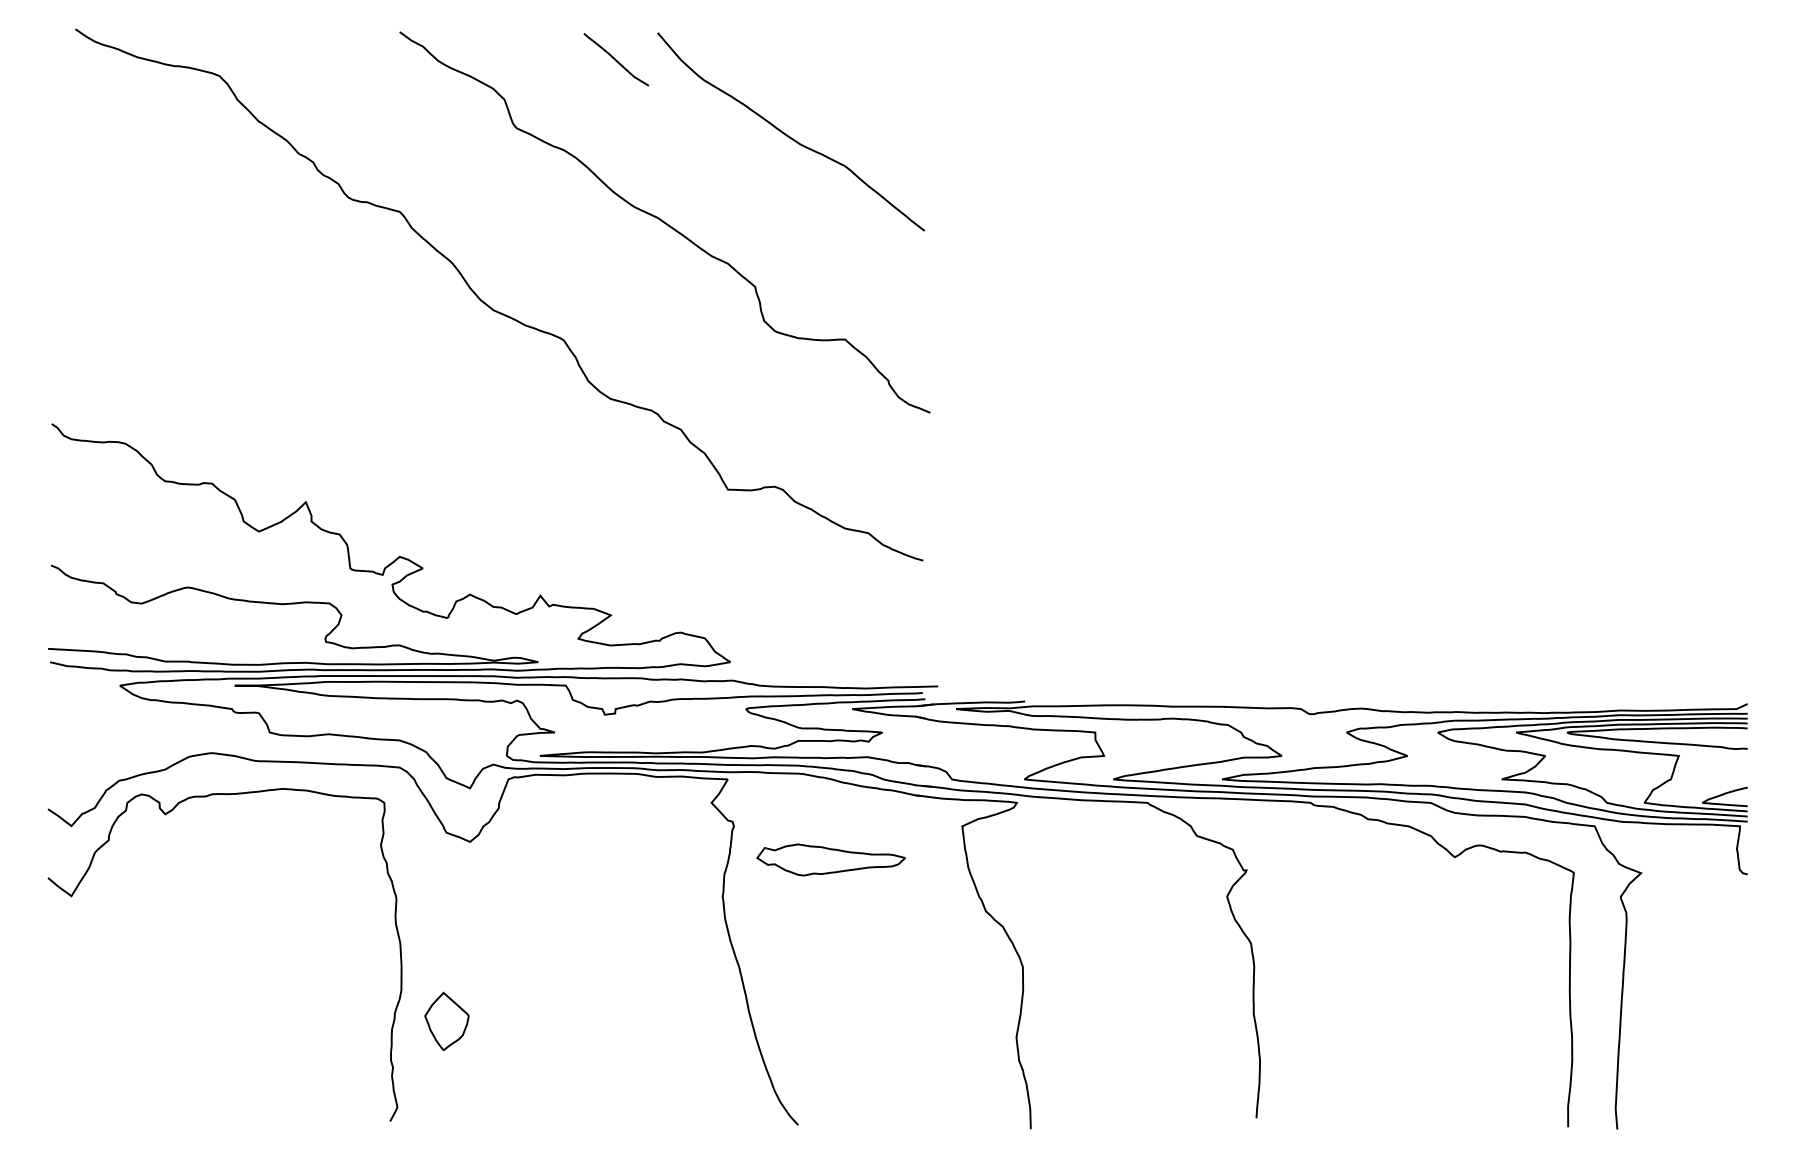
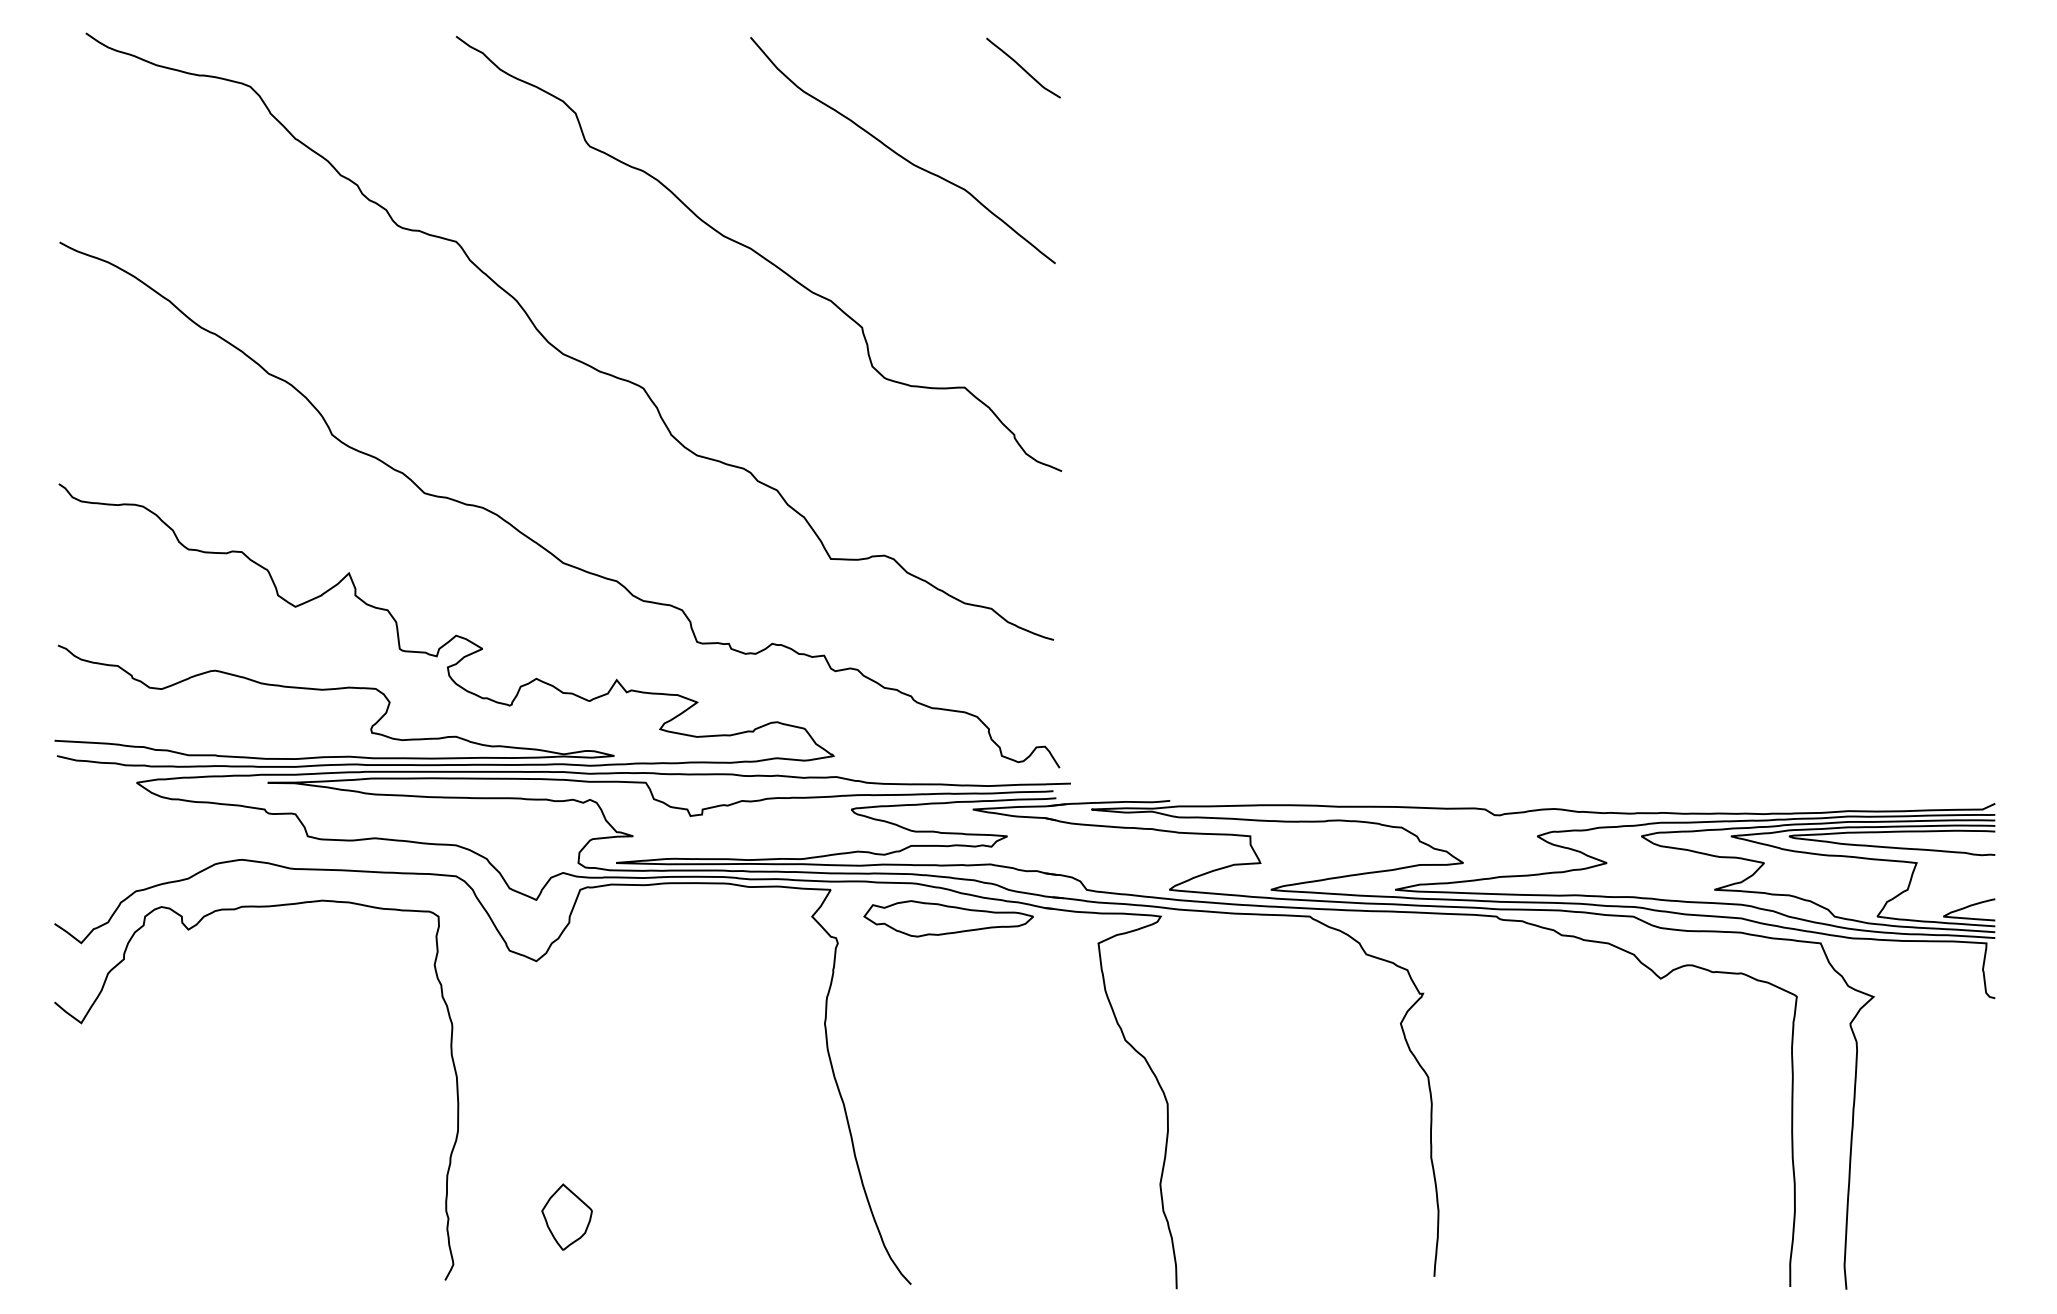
curve: (616, 59) -> (1023, 67), moved
curve: (470, 474) -> (536, 541), added
part: (830, 859) -> (948, 918), moved
part: (446, 1020) -> (566, 1216), moved

